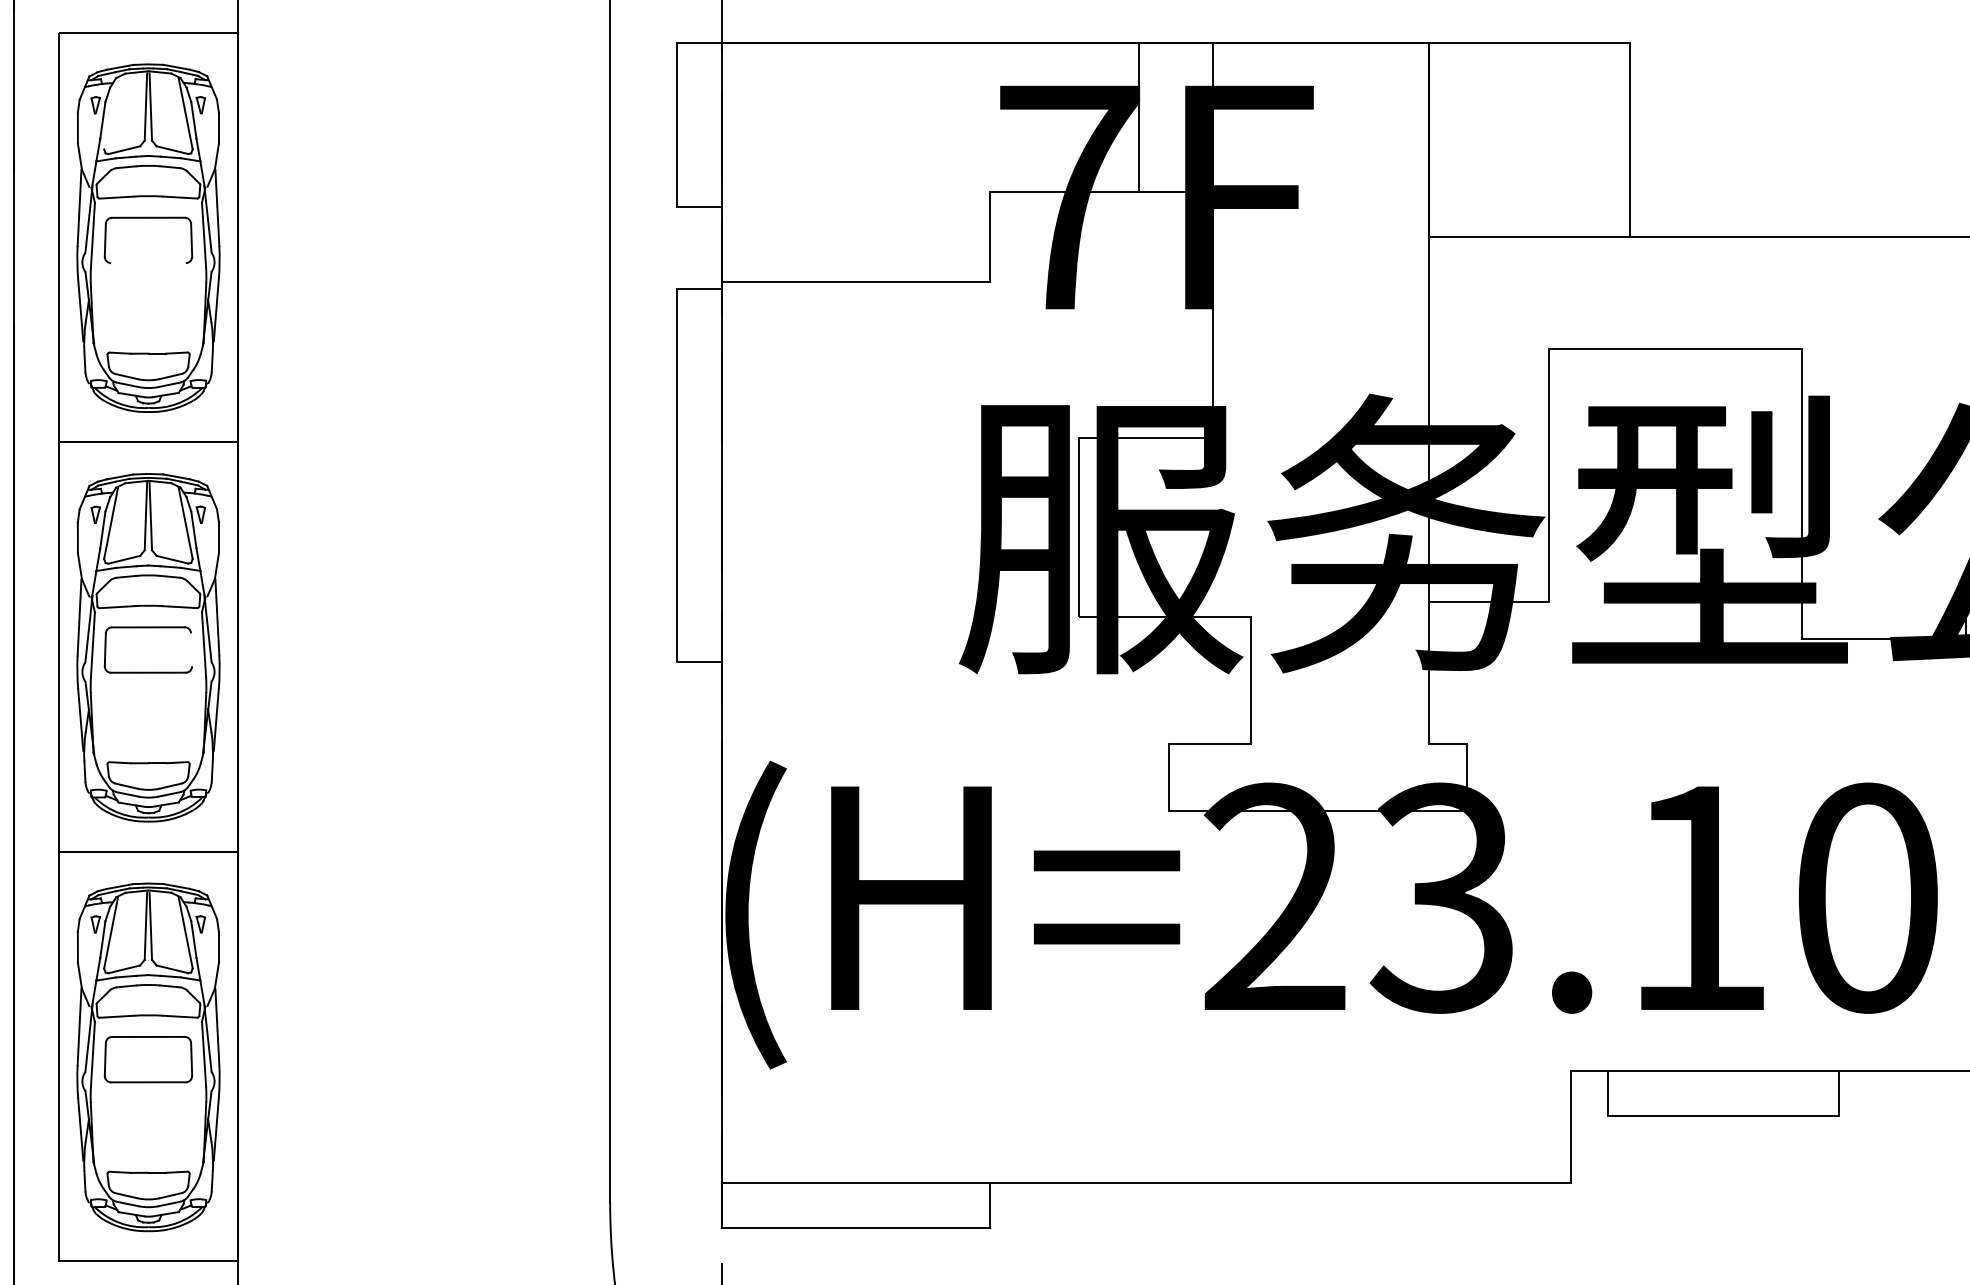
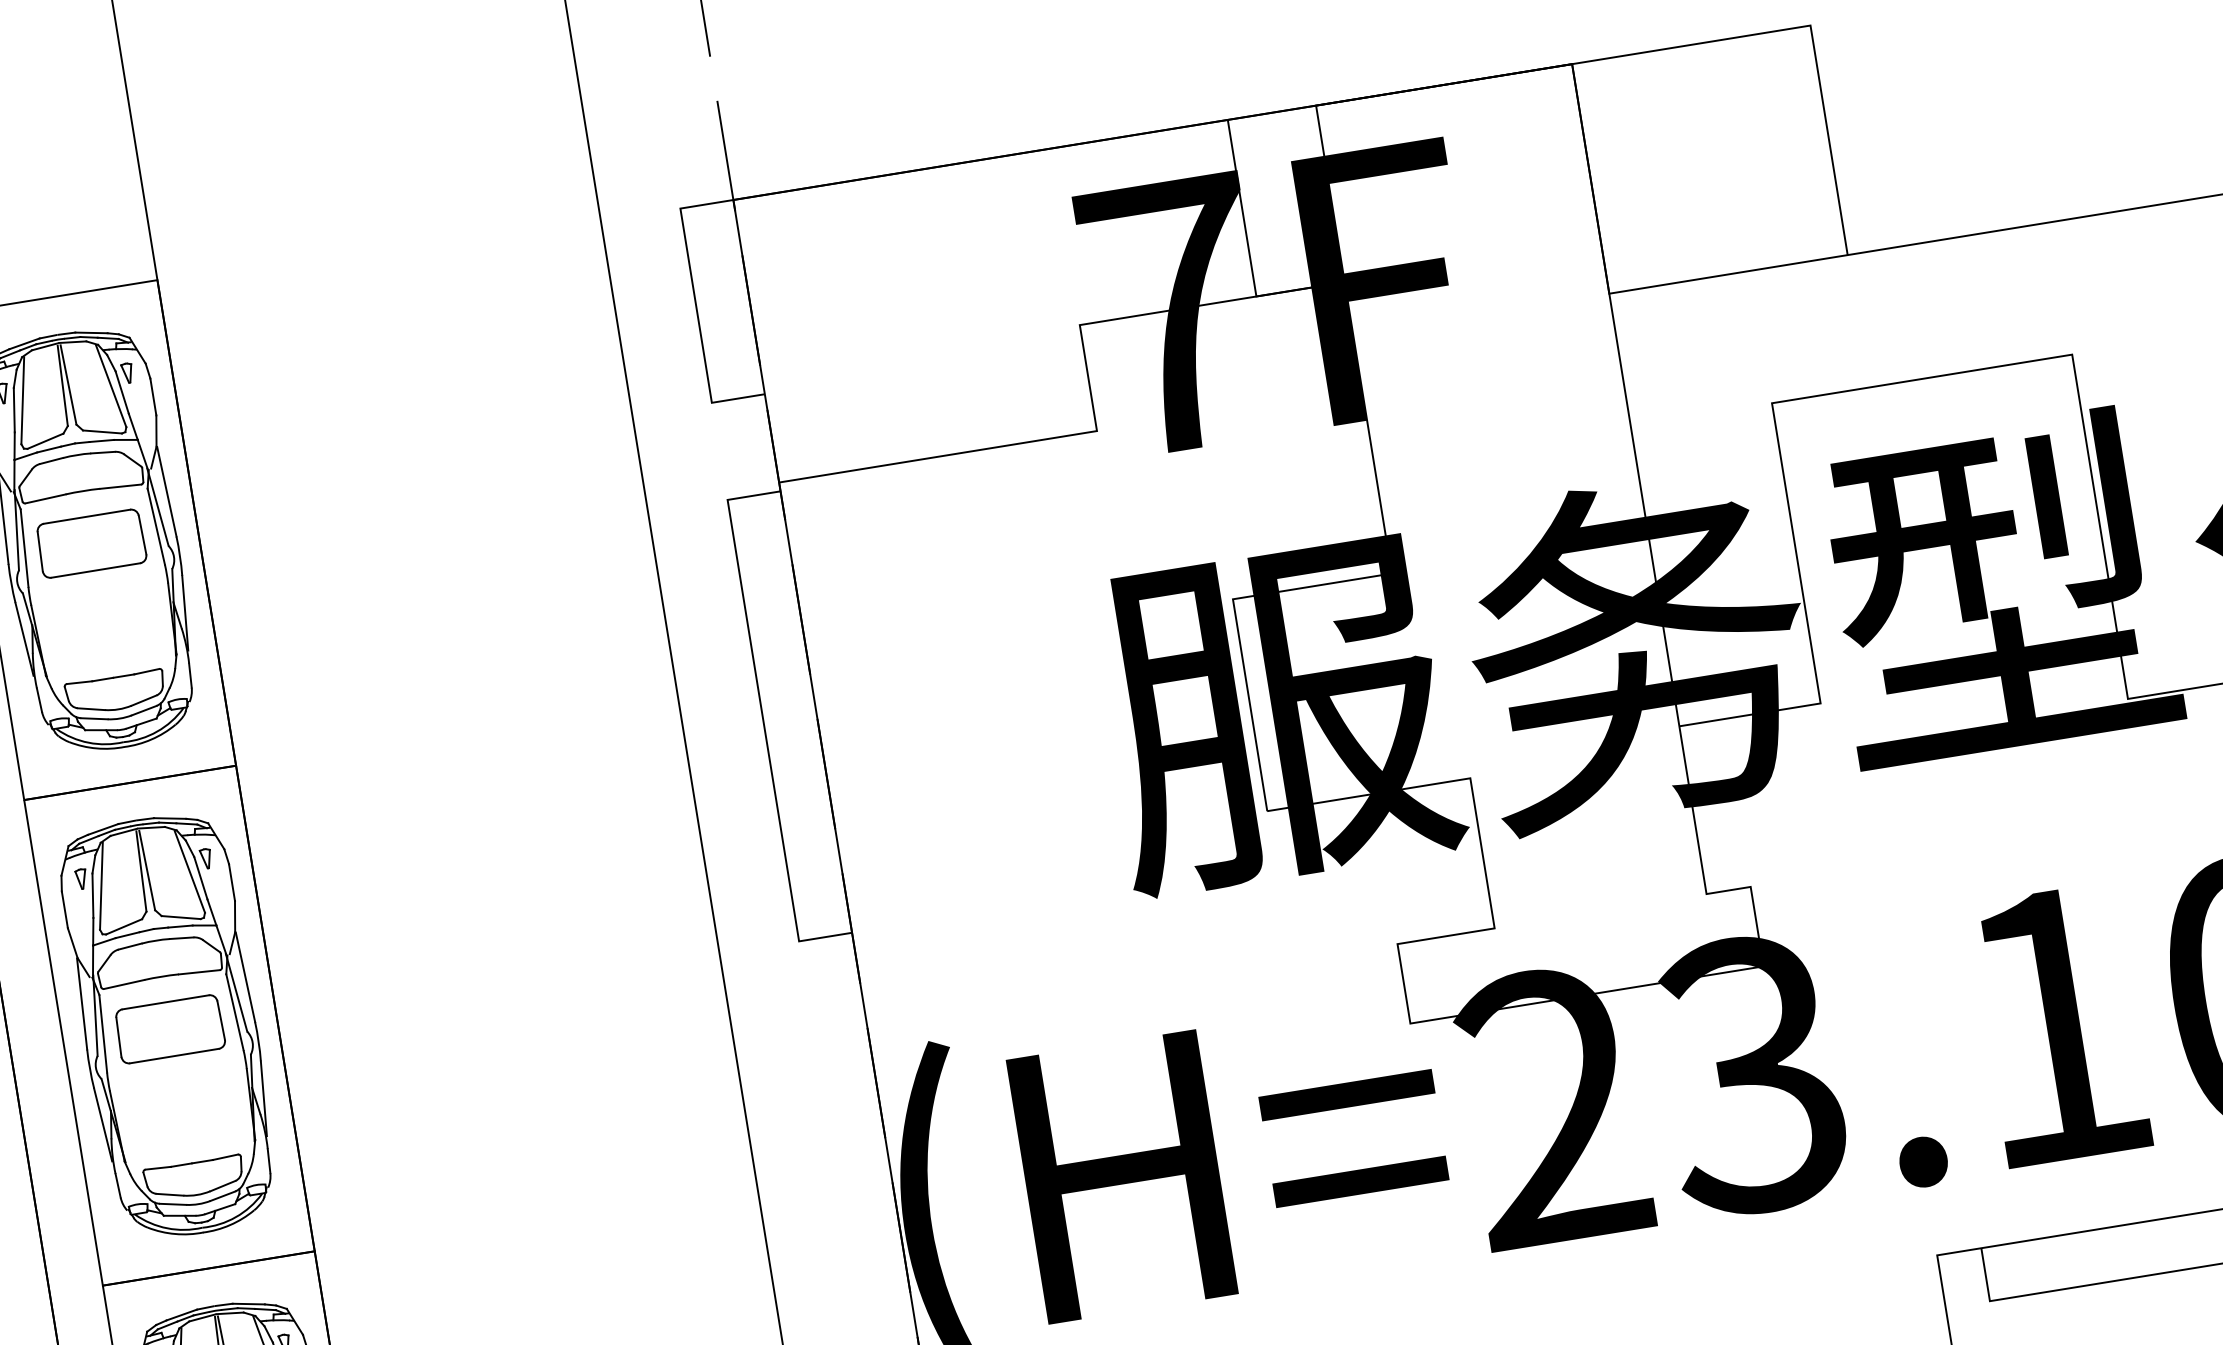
line: (111, 113) -> (23, 400), added
line: (148, 263) -> (95, 570), added
line: (191, 649) -> (220, 1020), added

